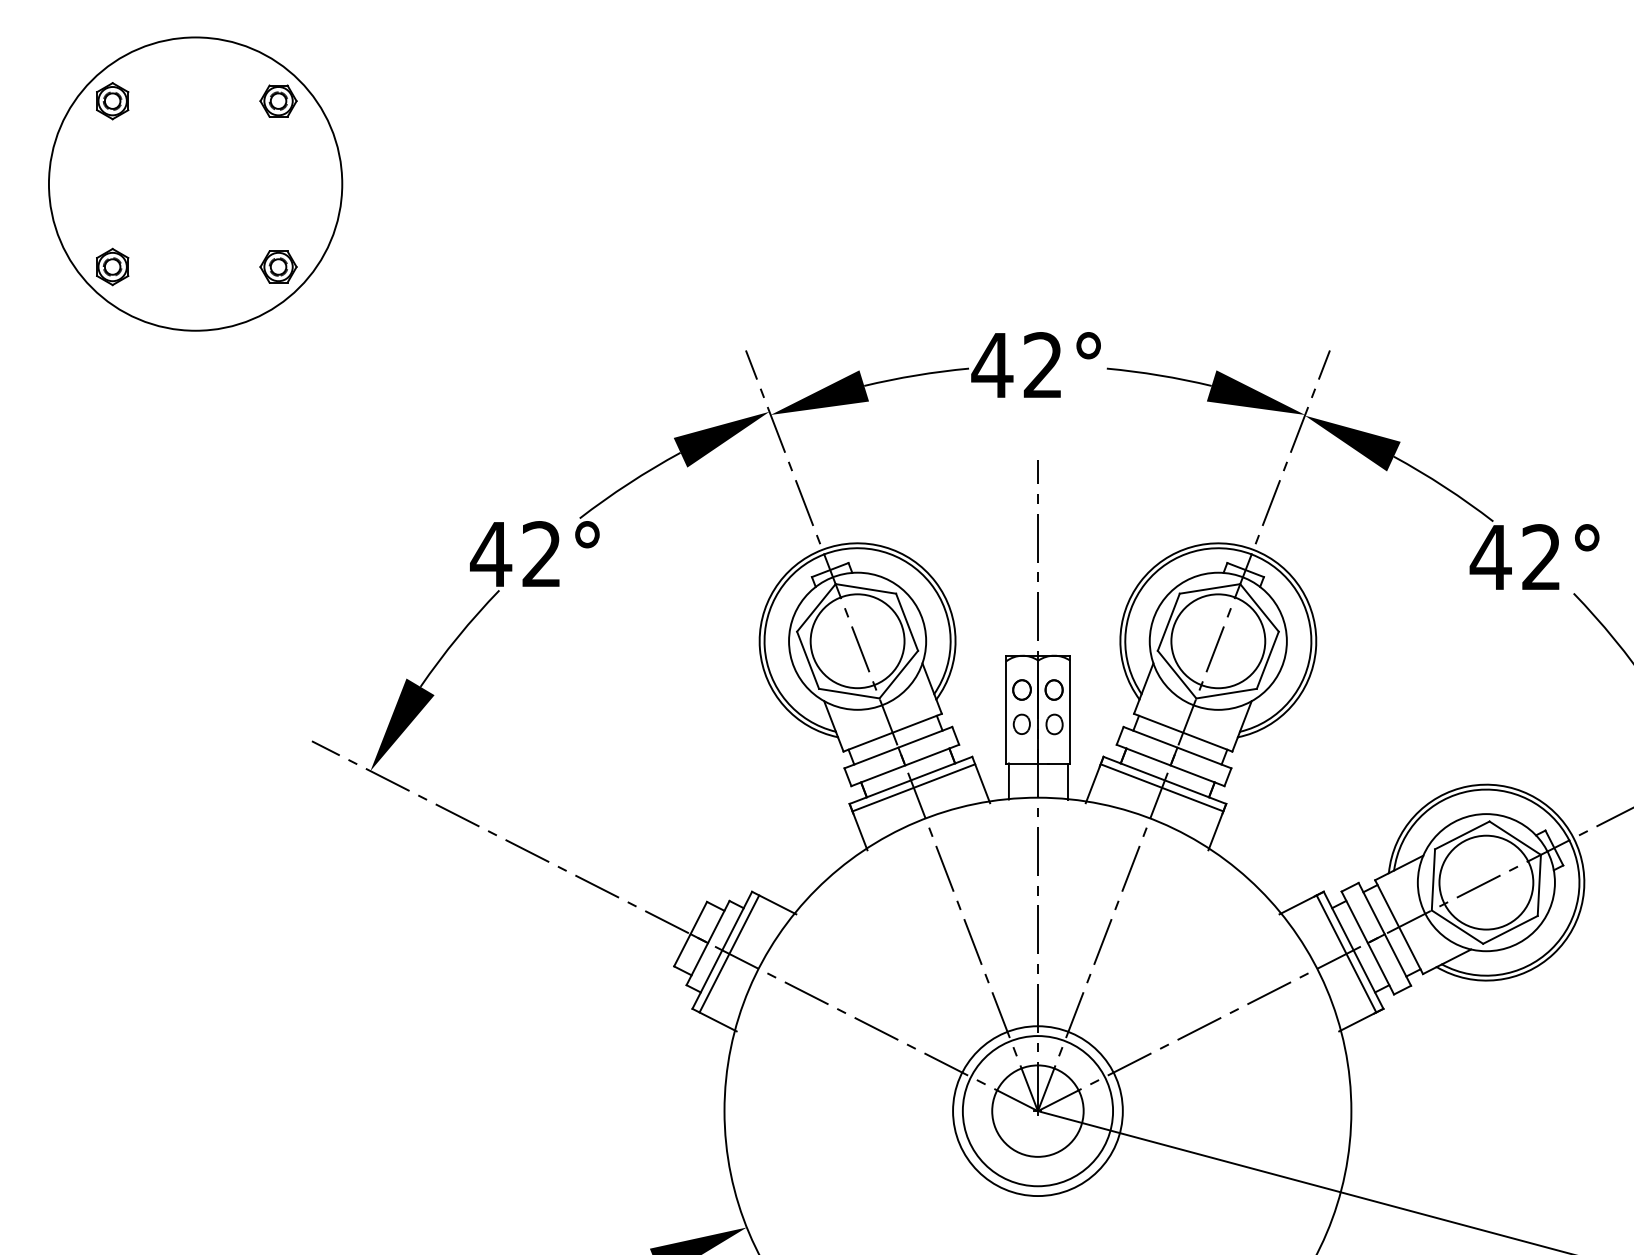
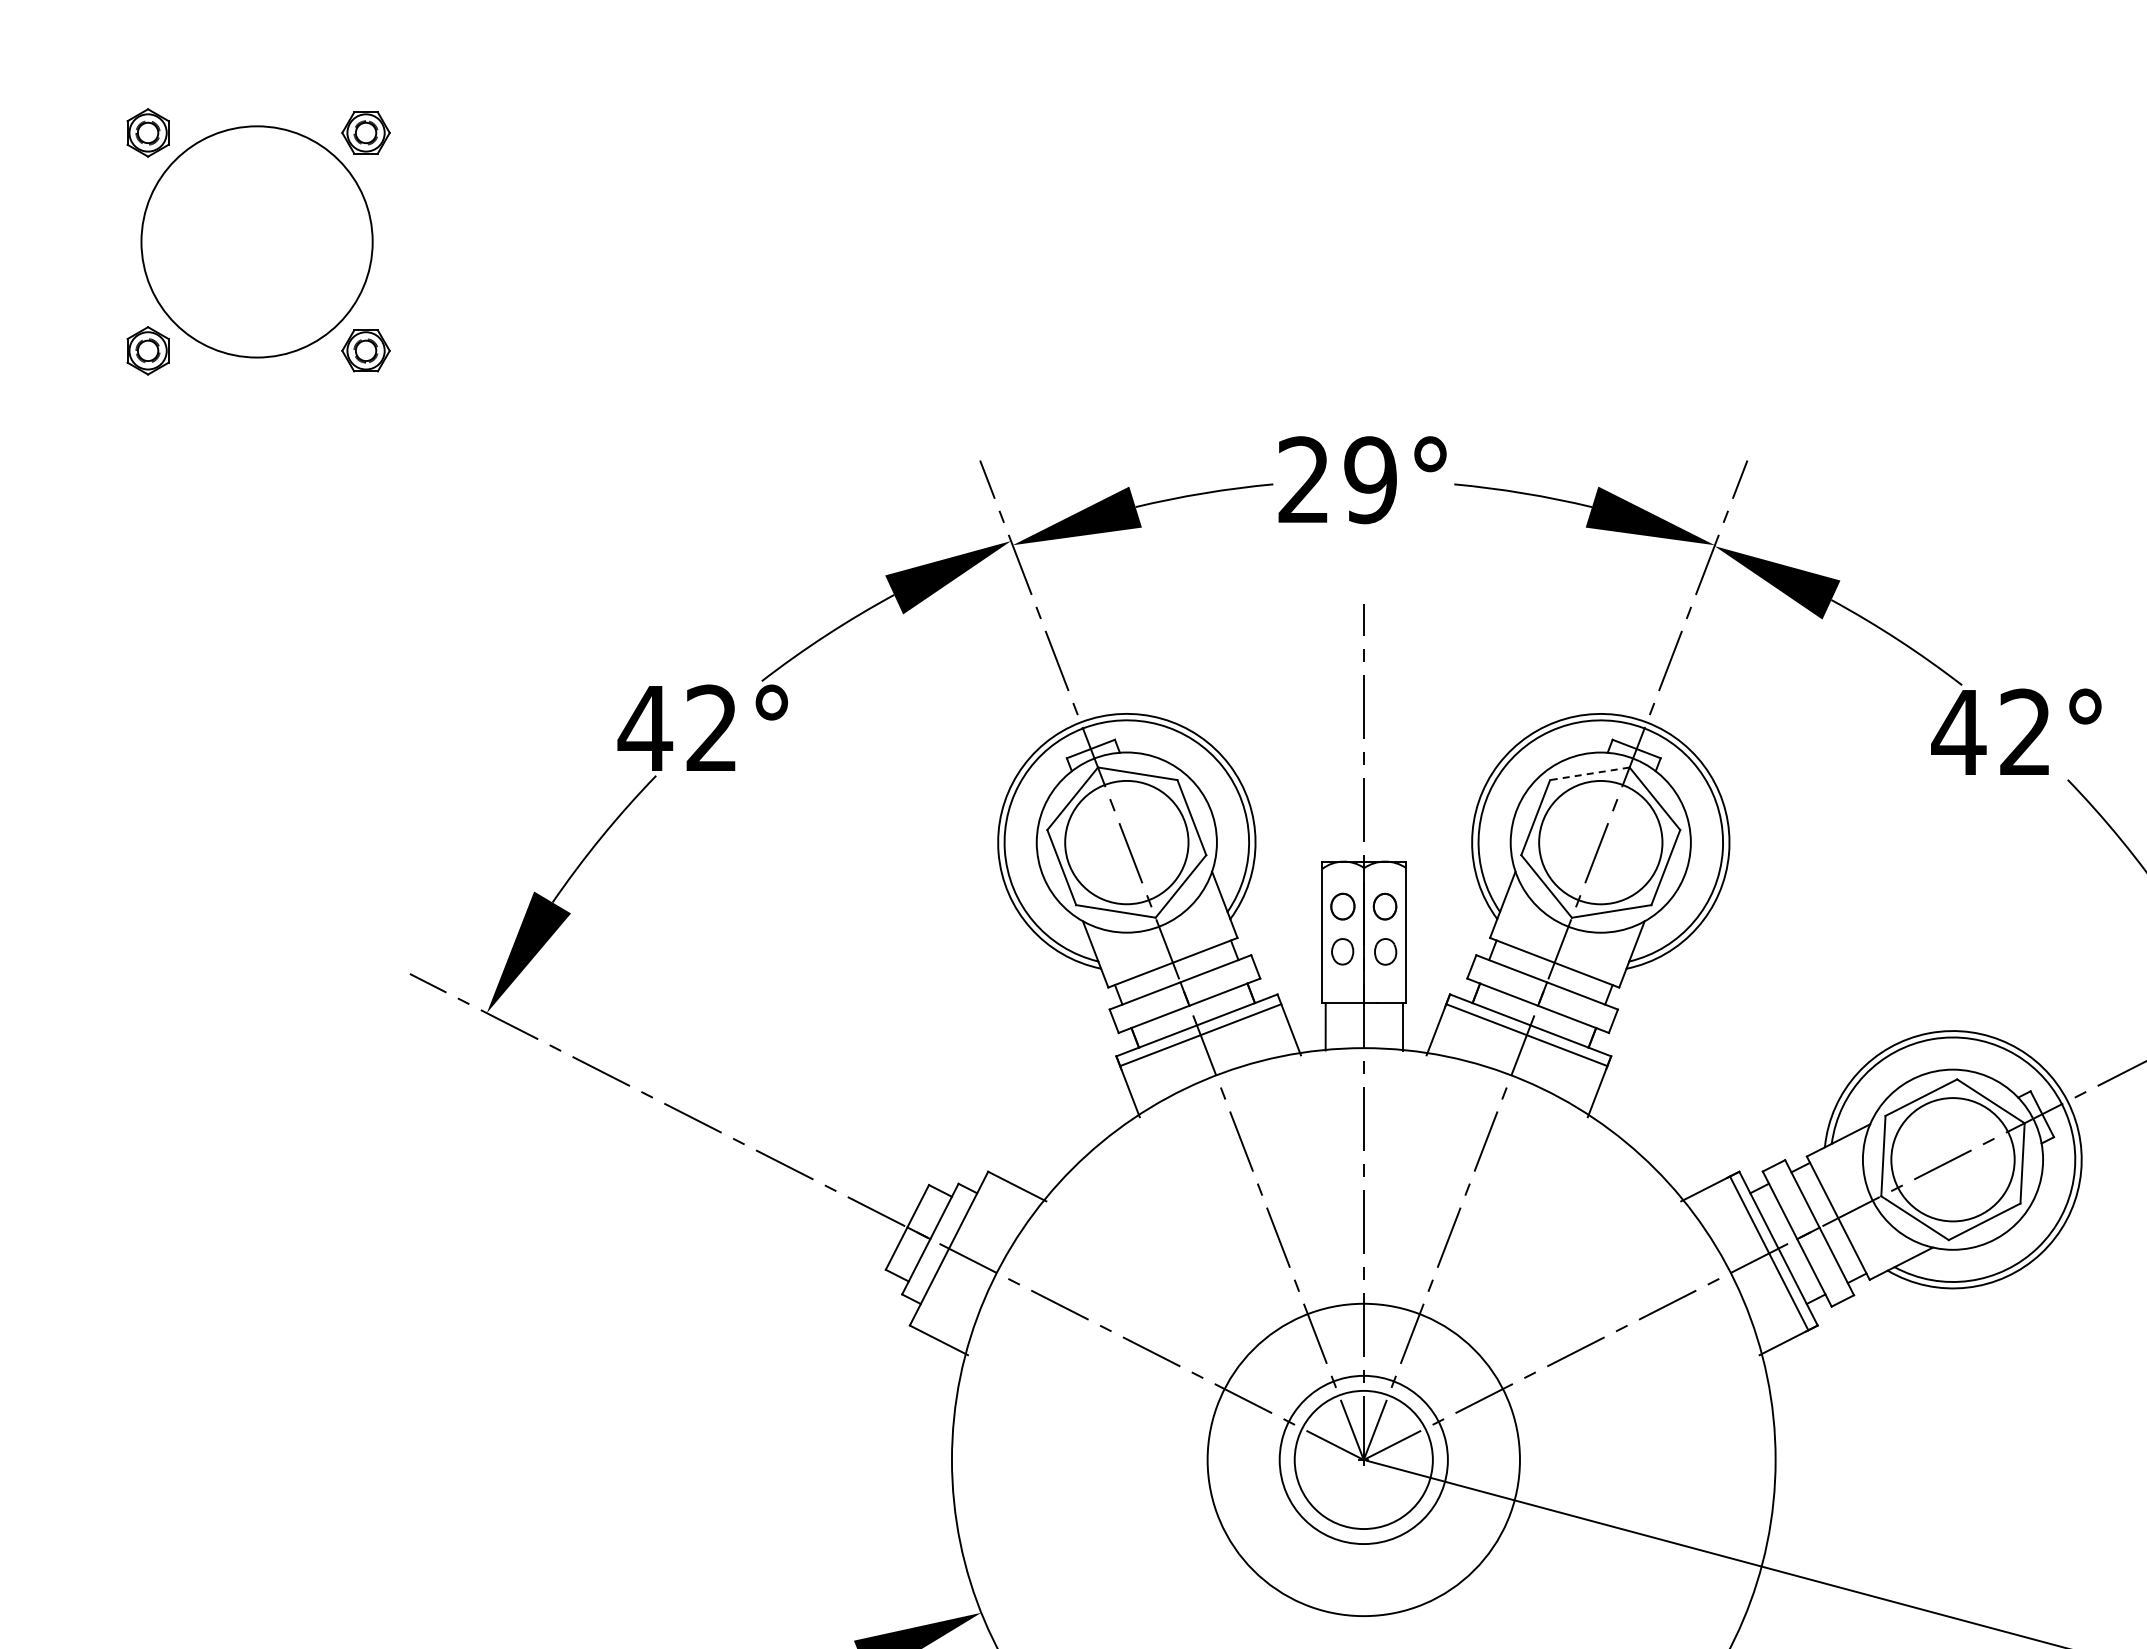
circle: (195, 183) -> (256, 241), size x0.6
text: (1017, 365) -> (1336, 480), 42° -> 29°
line: (1209, 588) -> (1589, 773), solid -> dashed
line: (729, 954) -> (958, 1253), removed
circle: (1037, 1110) -> (1363, 1459), size x0.7
circle: (1037, 1110) -> (1363, 1459), size x1.4
circle: (1037, 1110) -> (1363, 1459), size x1.4

